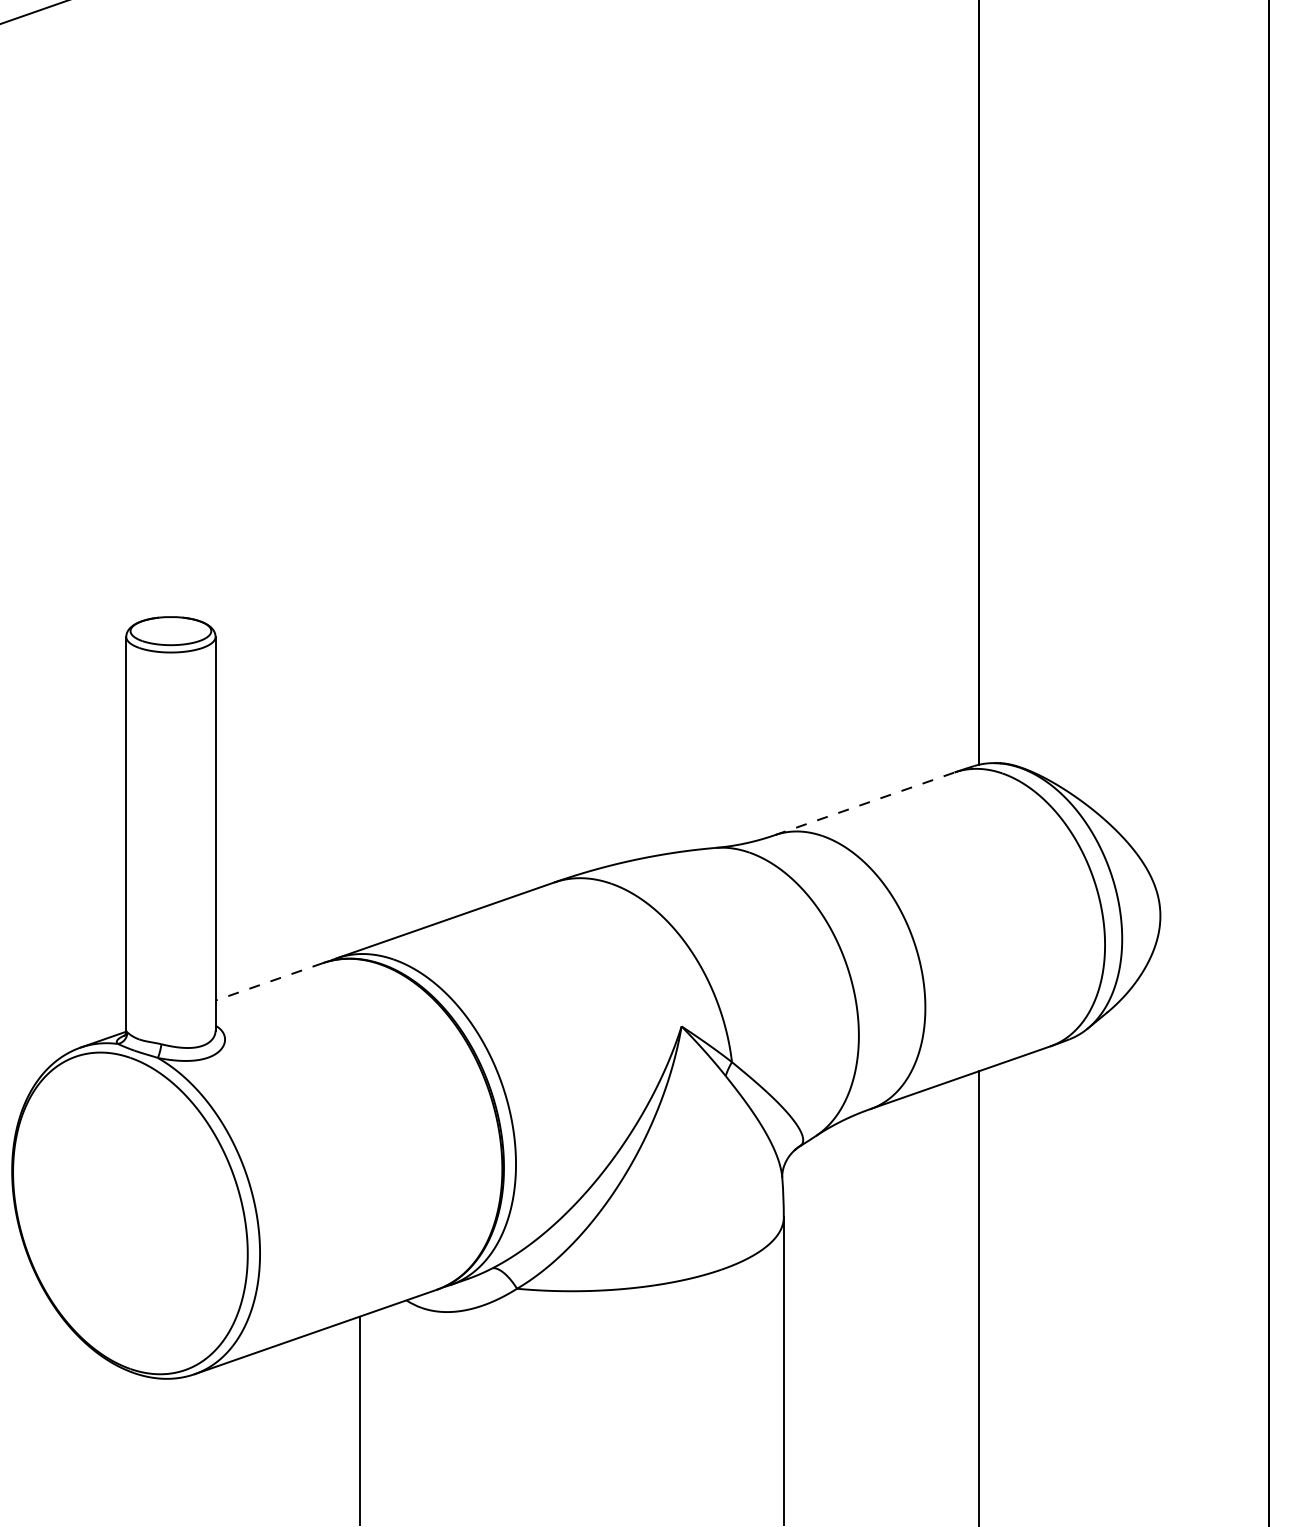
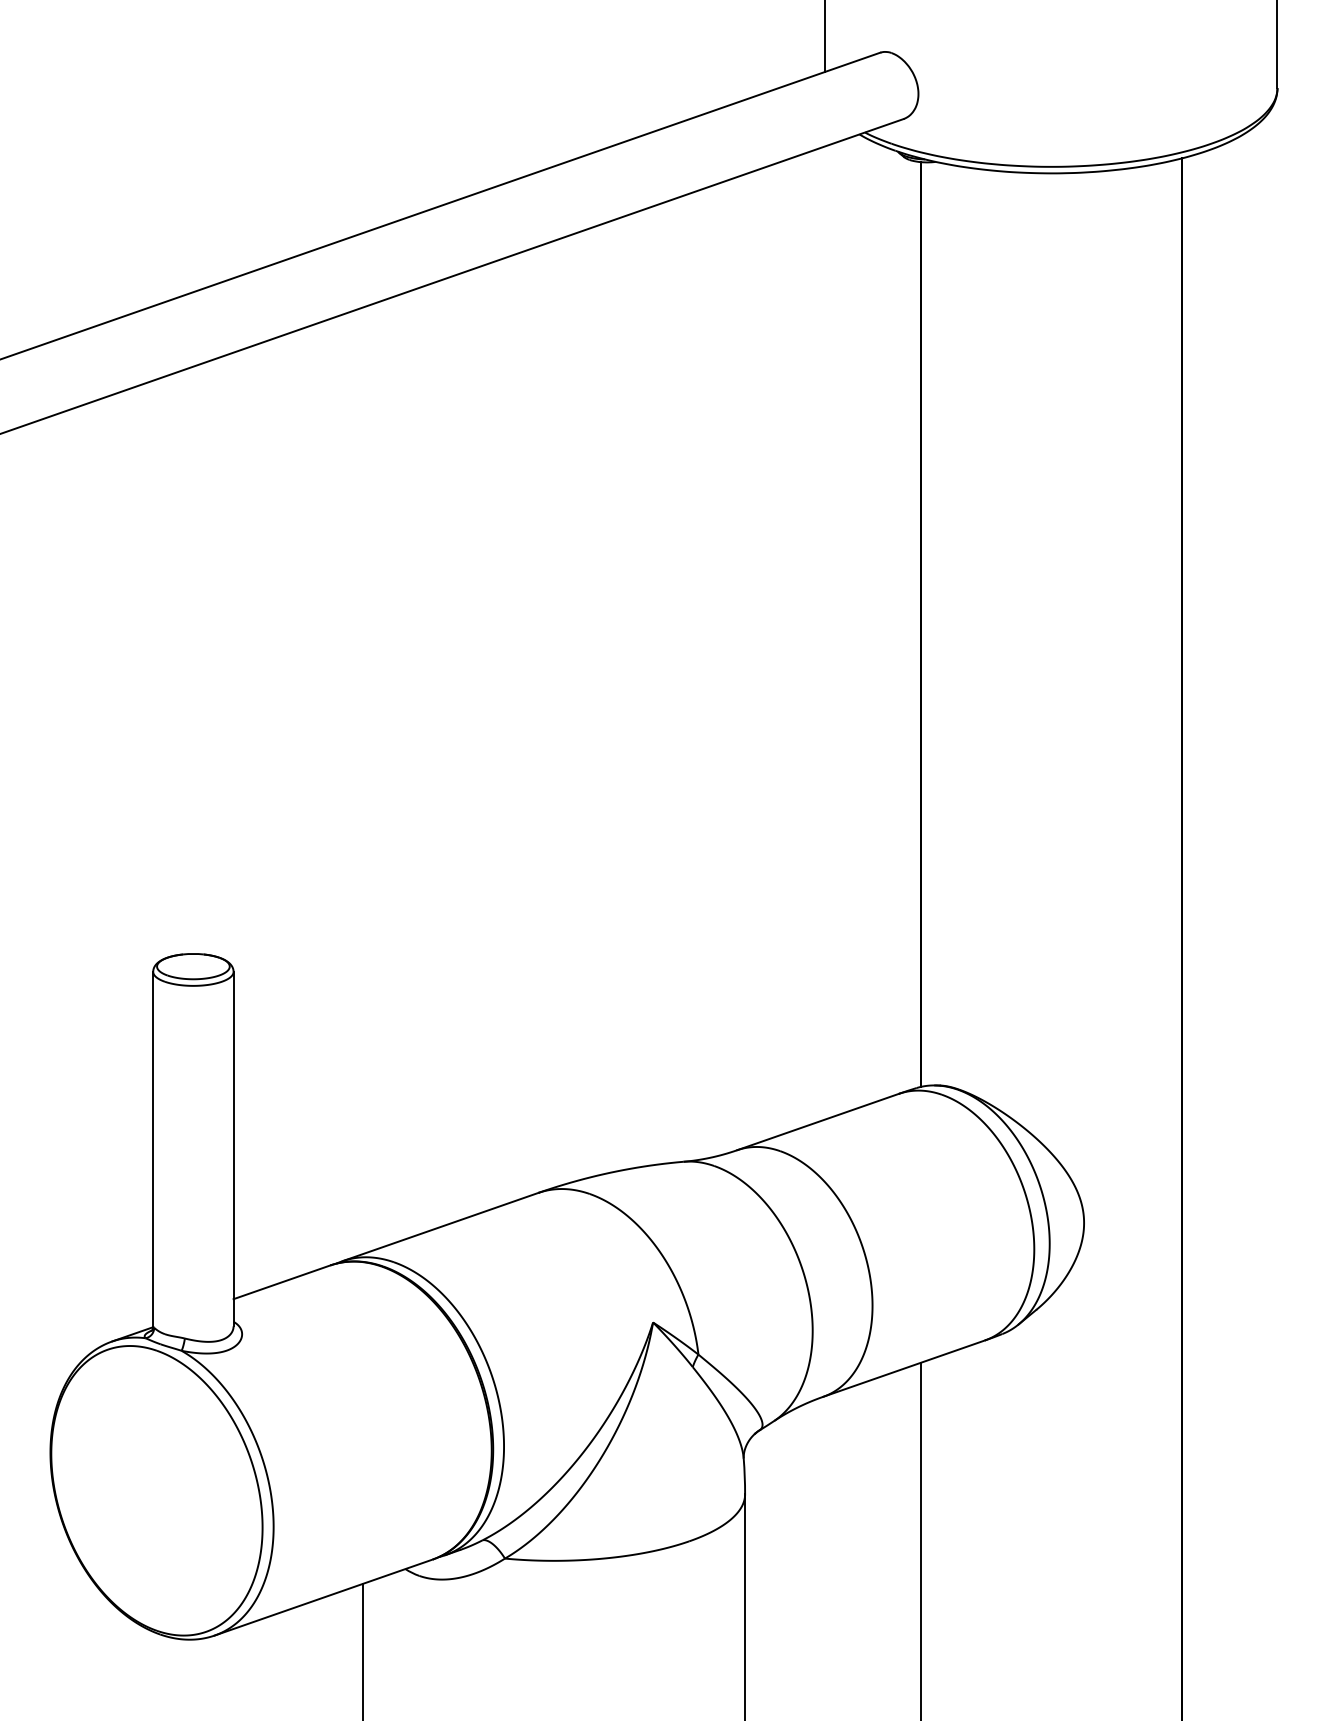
line: (865, 804) -> (818, 1122), dashed -> solid
line: (268, 982) -> (281, 1282), dashed -> solid

